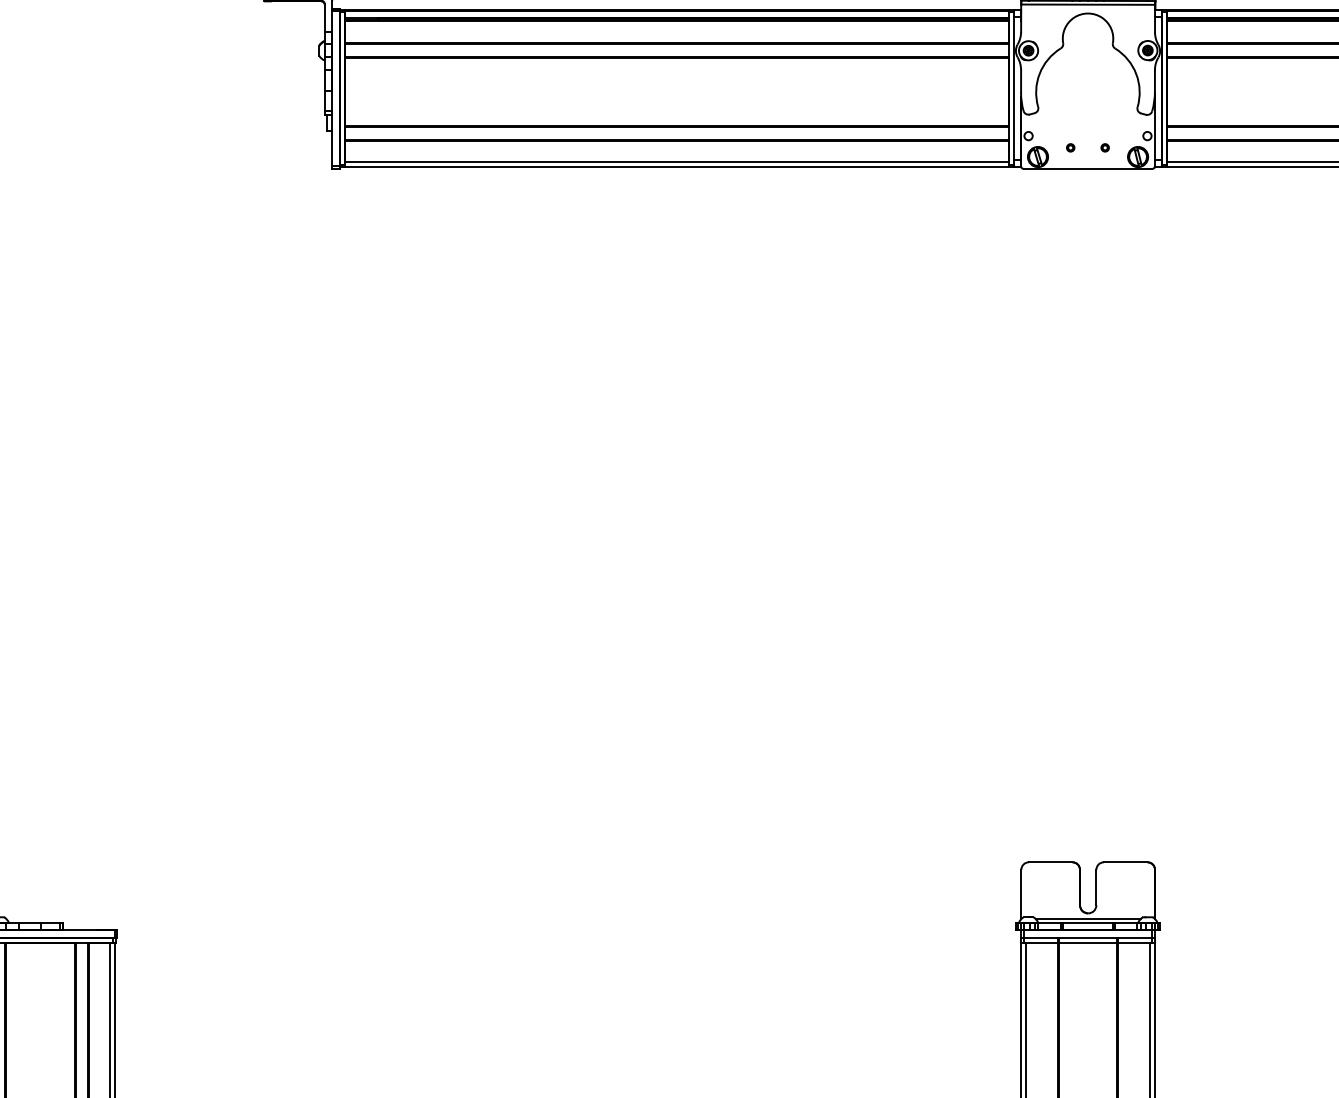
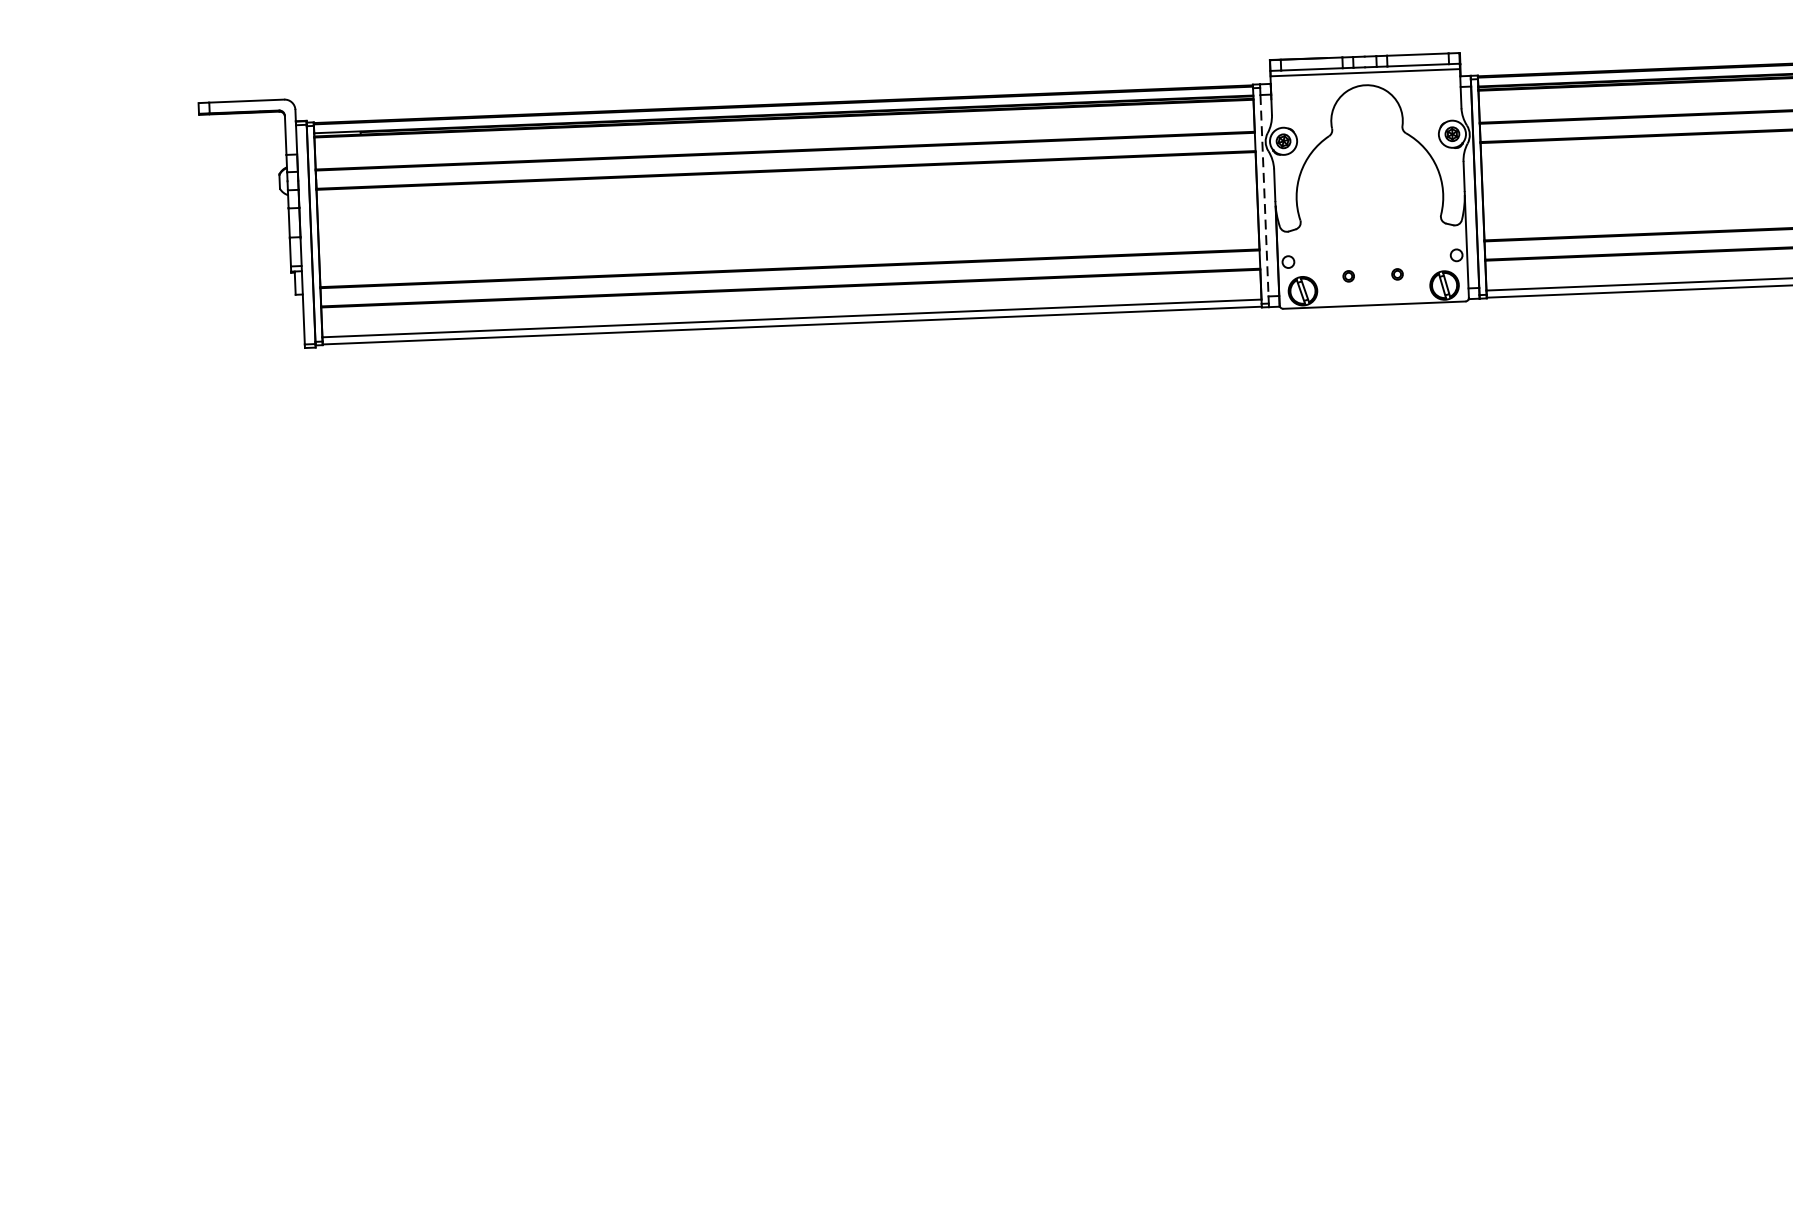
line: (1013, 89) -> (1264, 197), solid -> dashed

